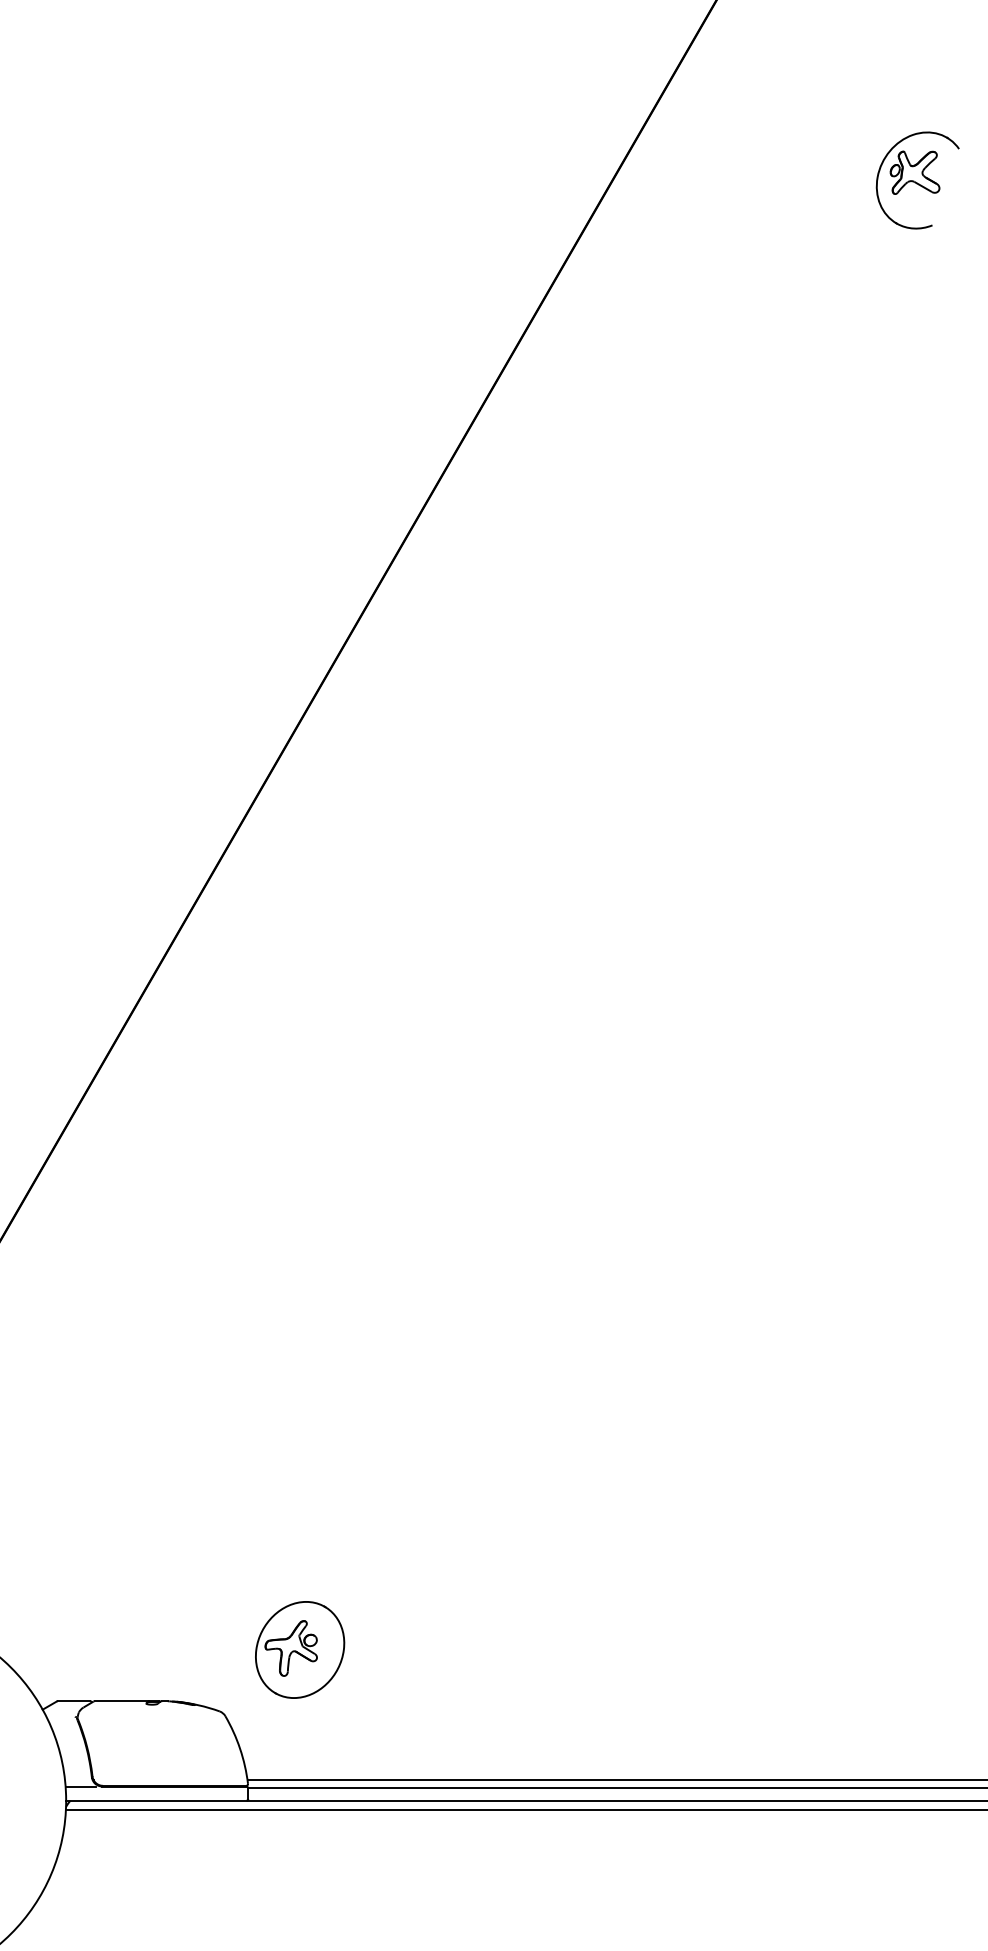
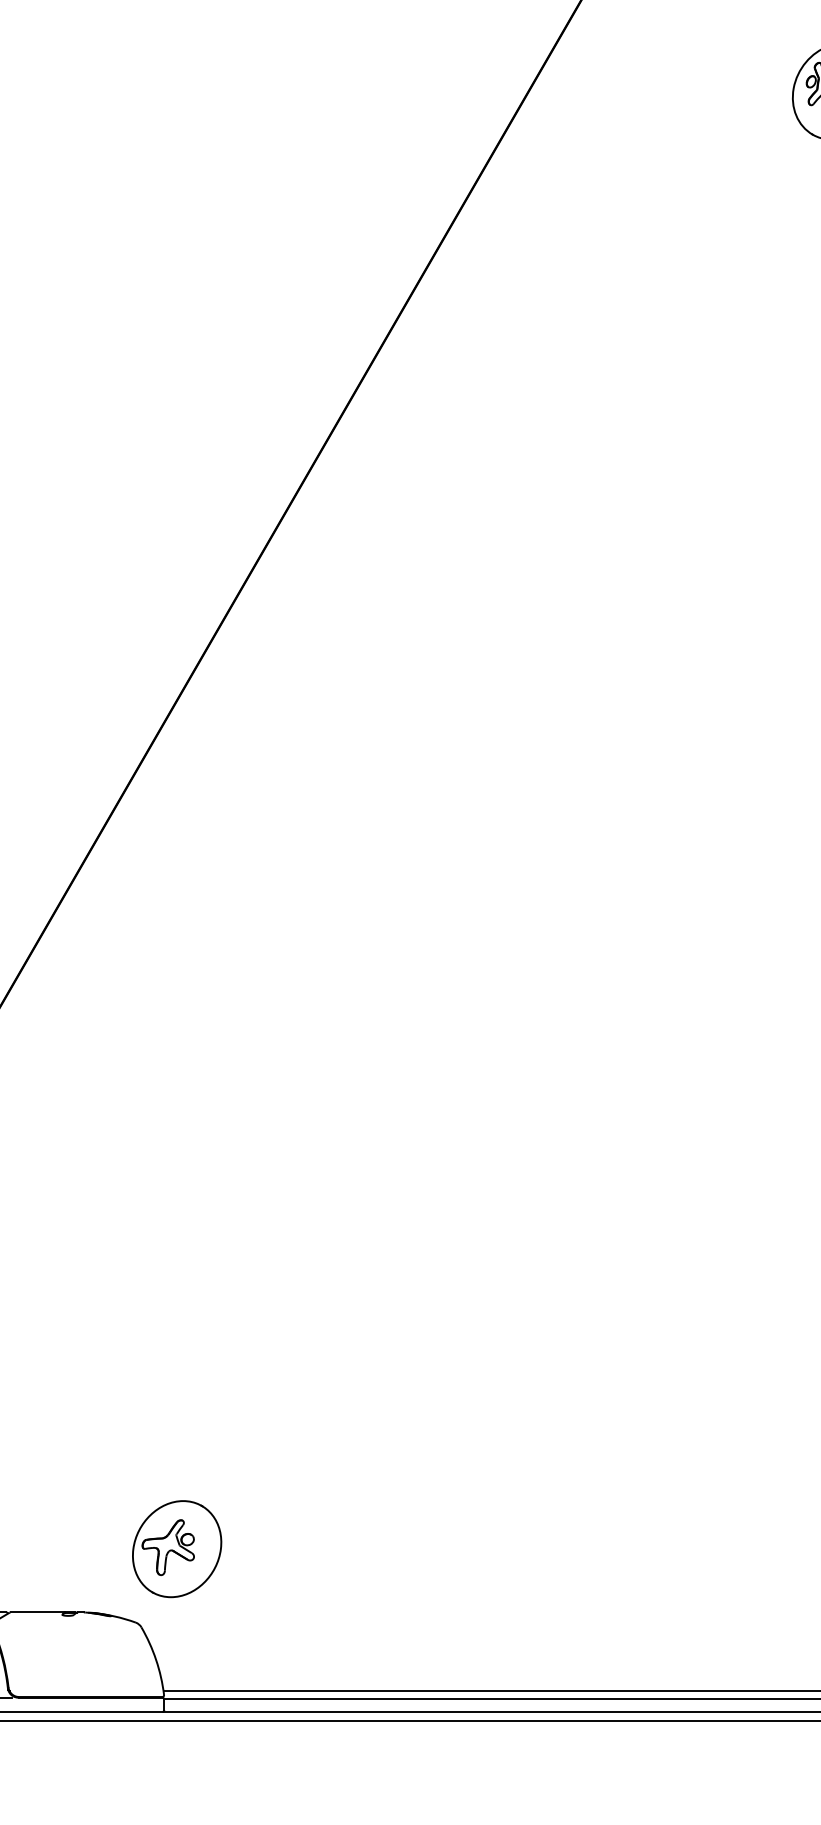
part: (300, 1649) -> (177, 1548), moved

